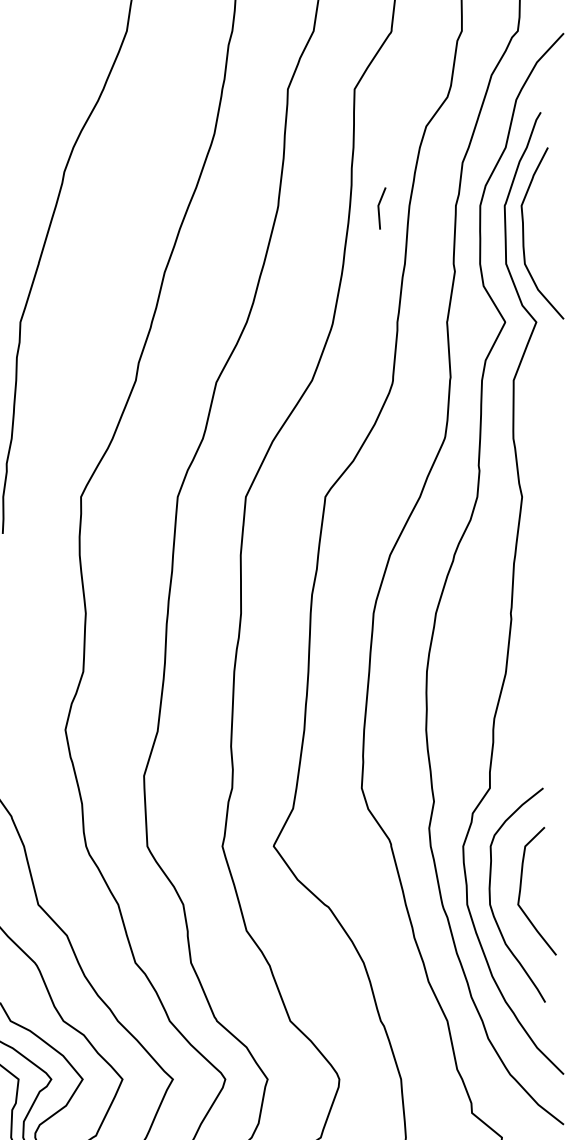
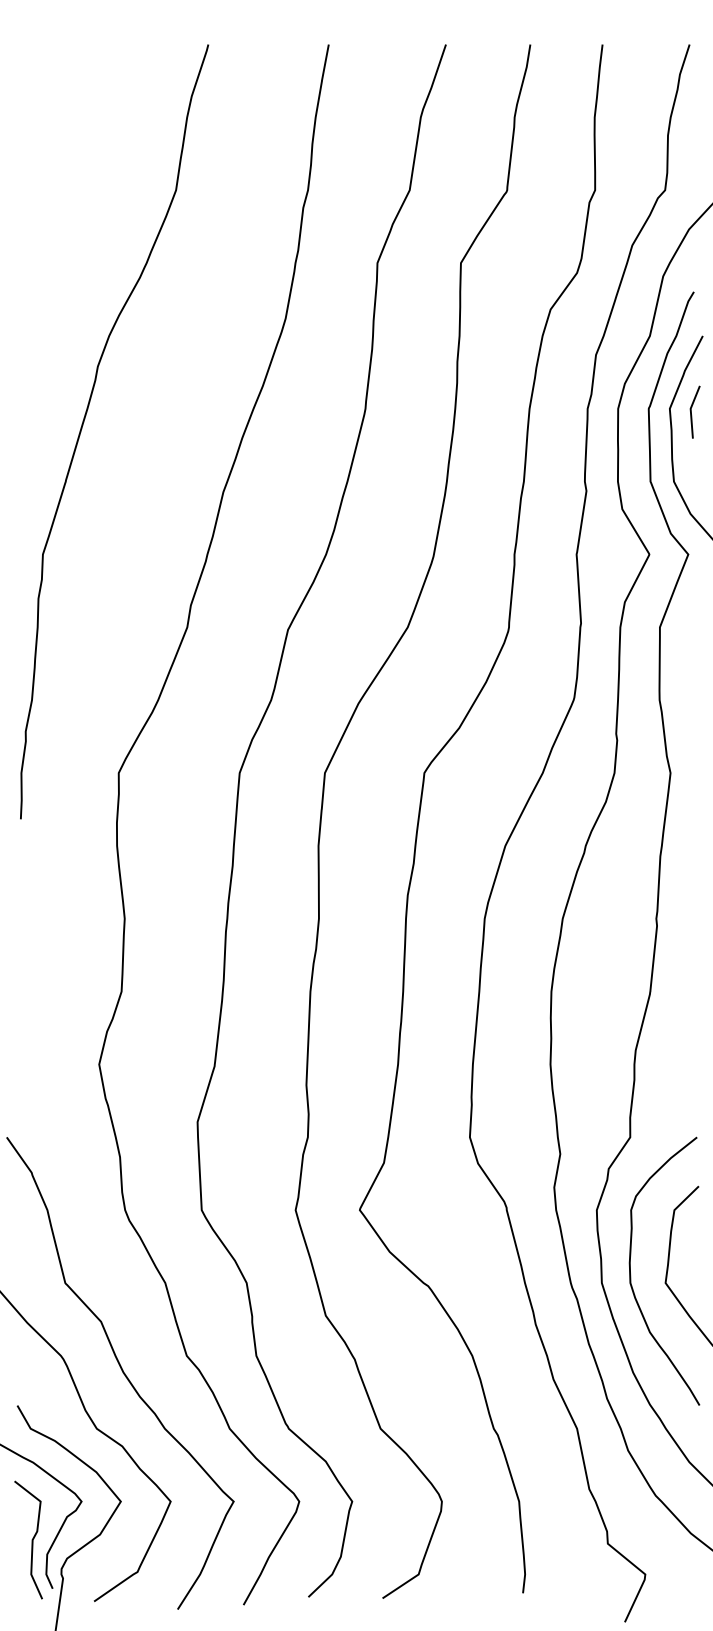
line: (379, 207) -> (691, 411), moved

